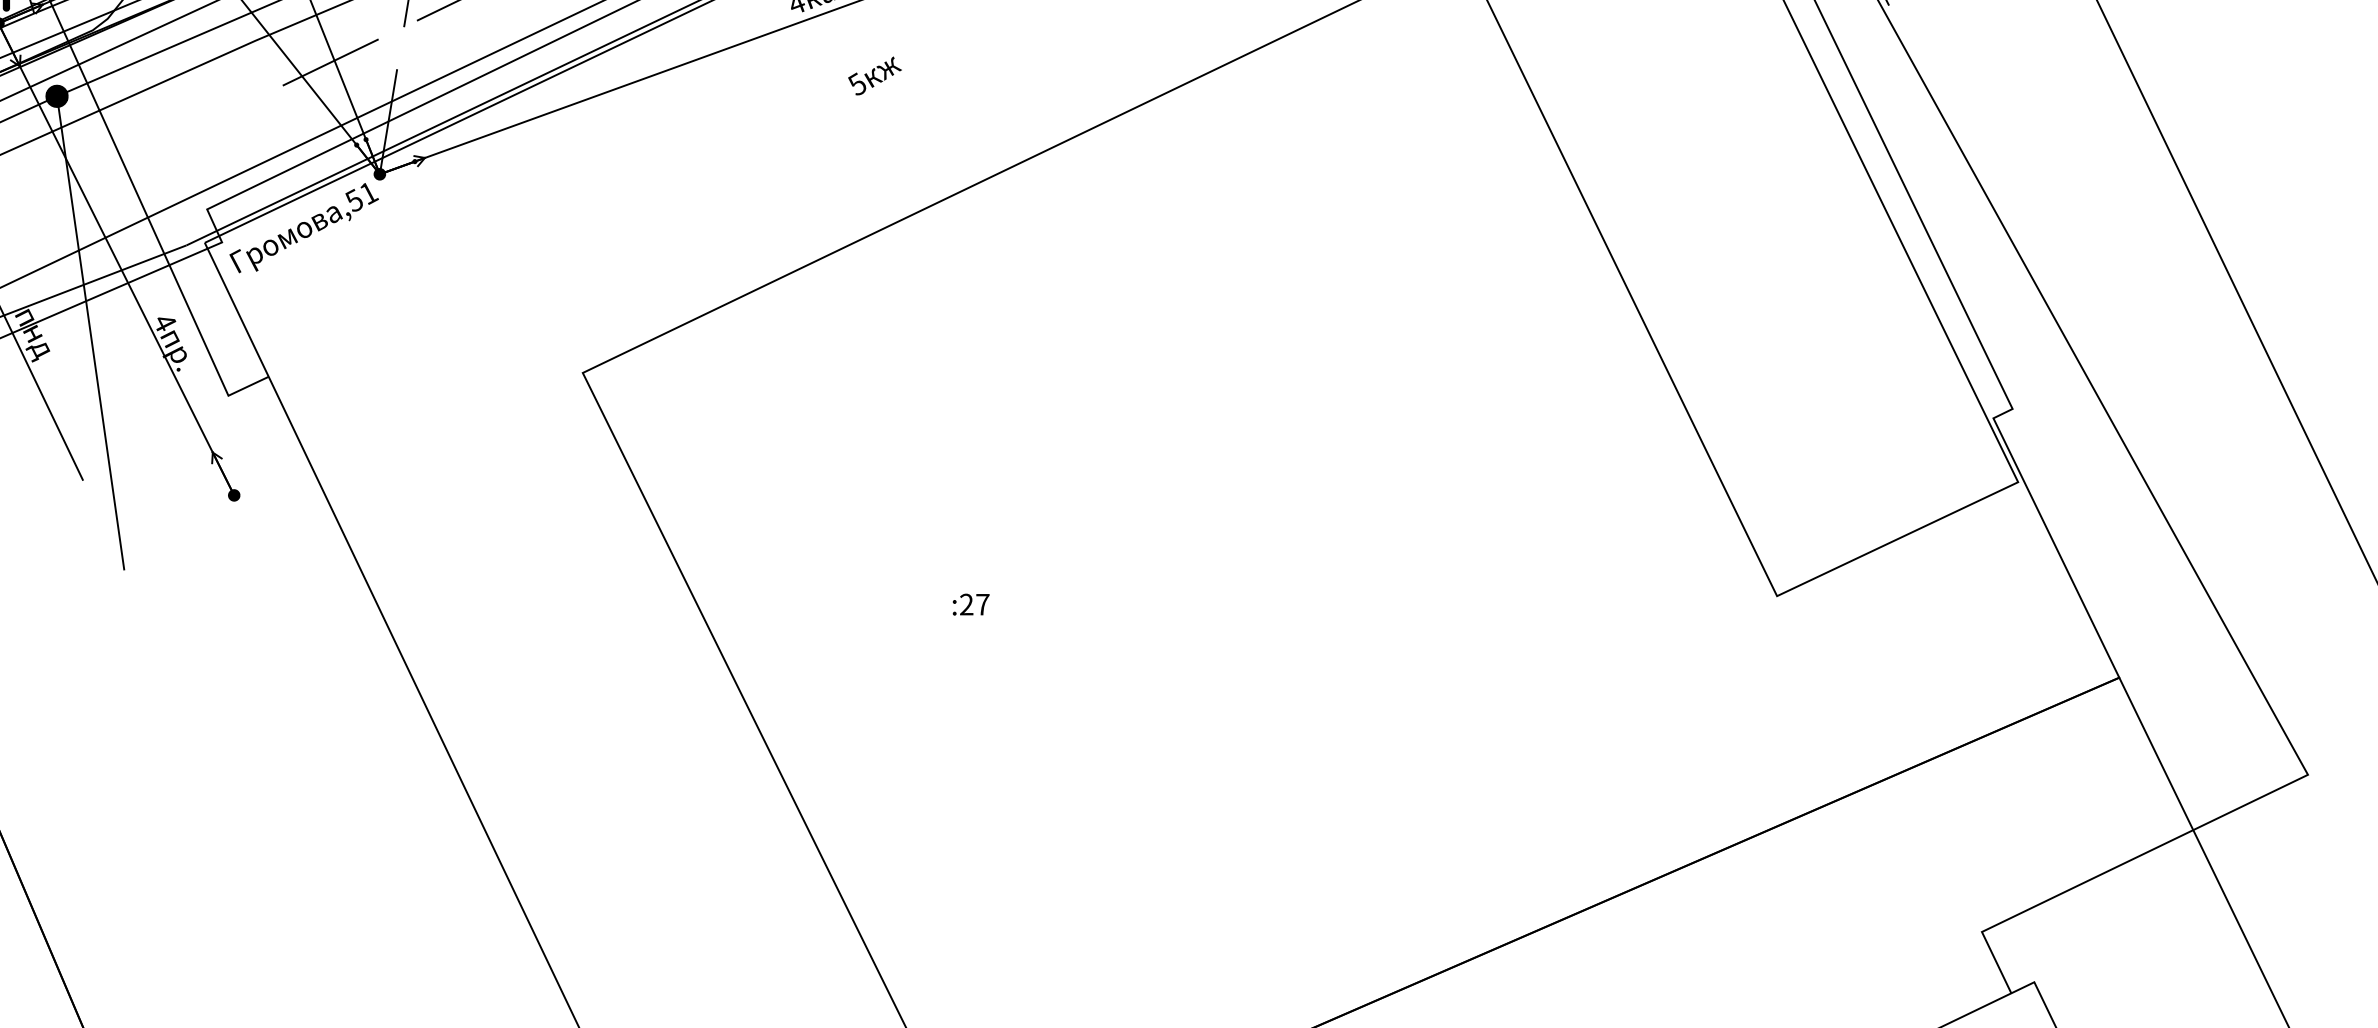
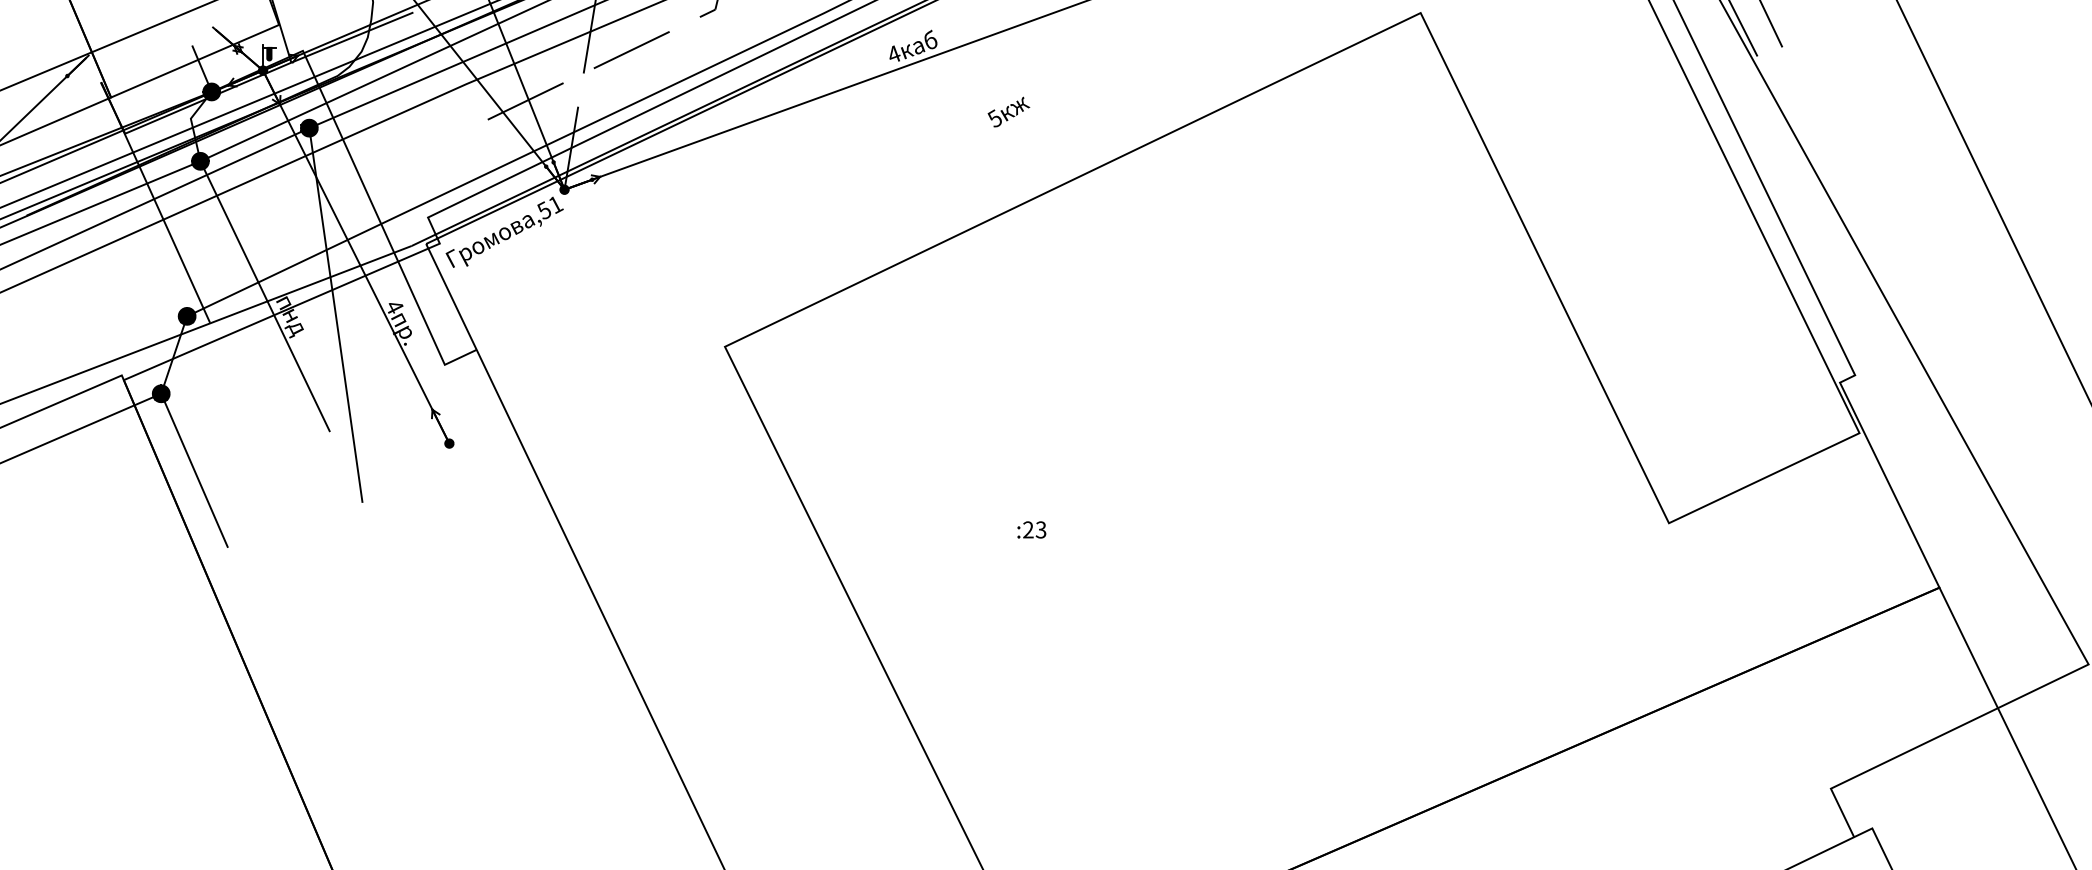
text: (874, 75) -> (1008, 111), moved
text: (982, 604) -> (1040, 529), :27 -> :23

